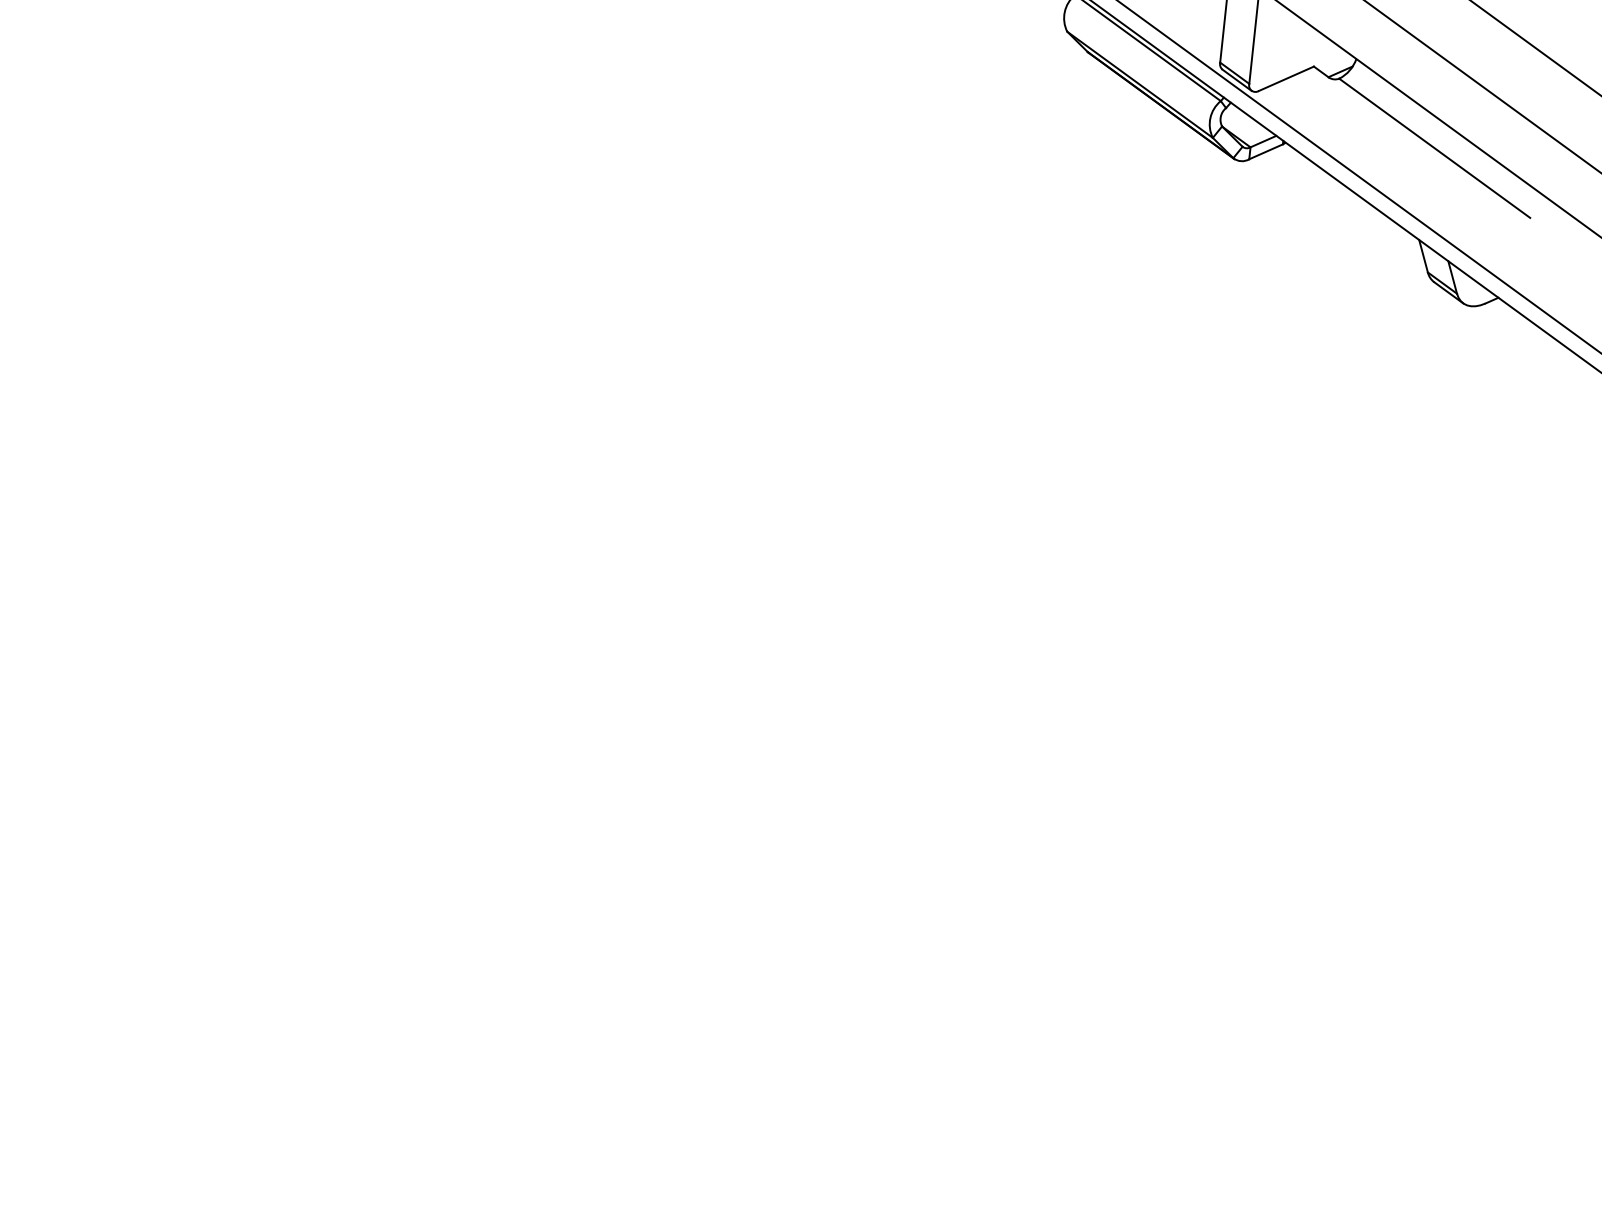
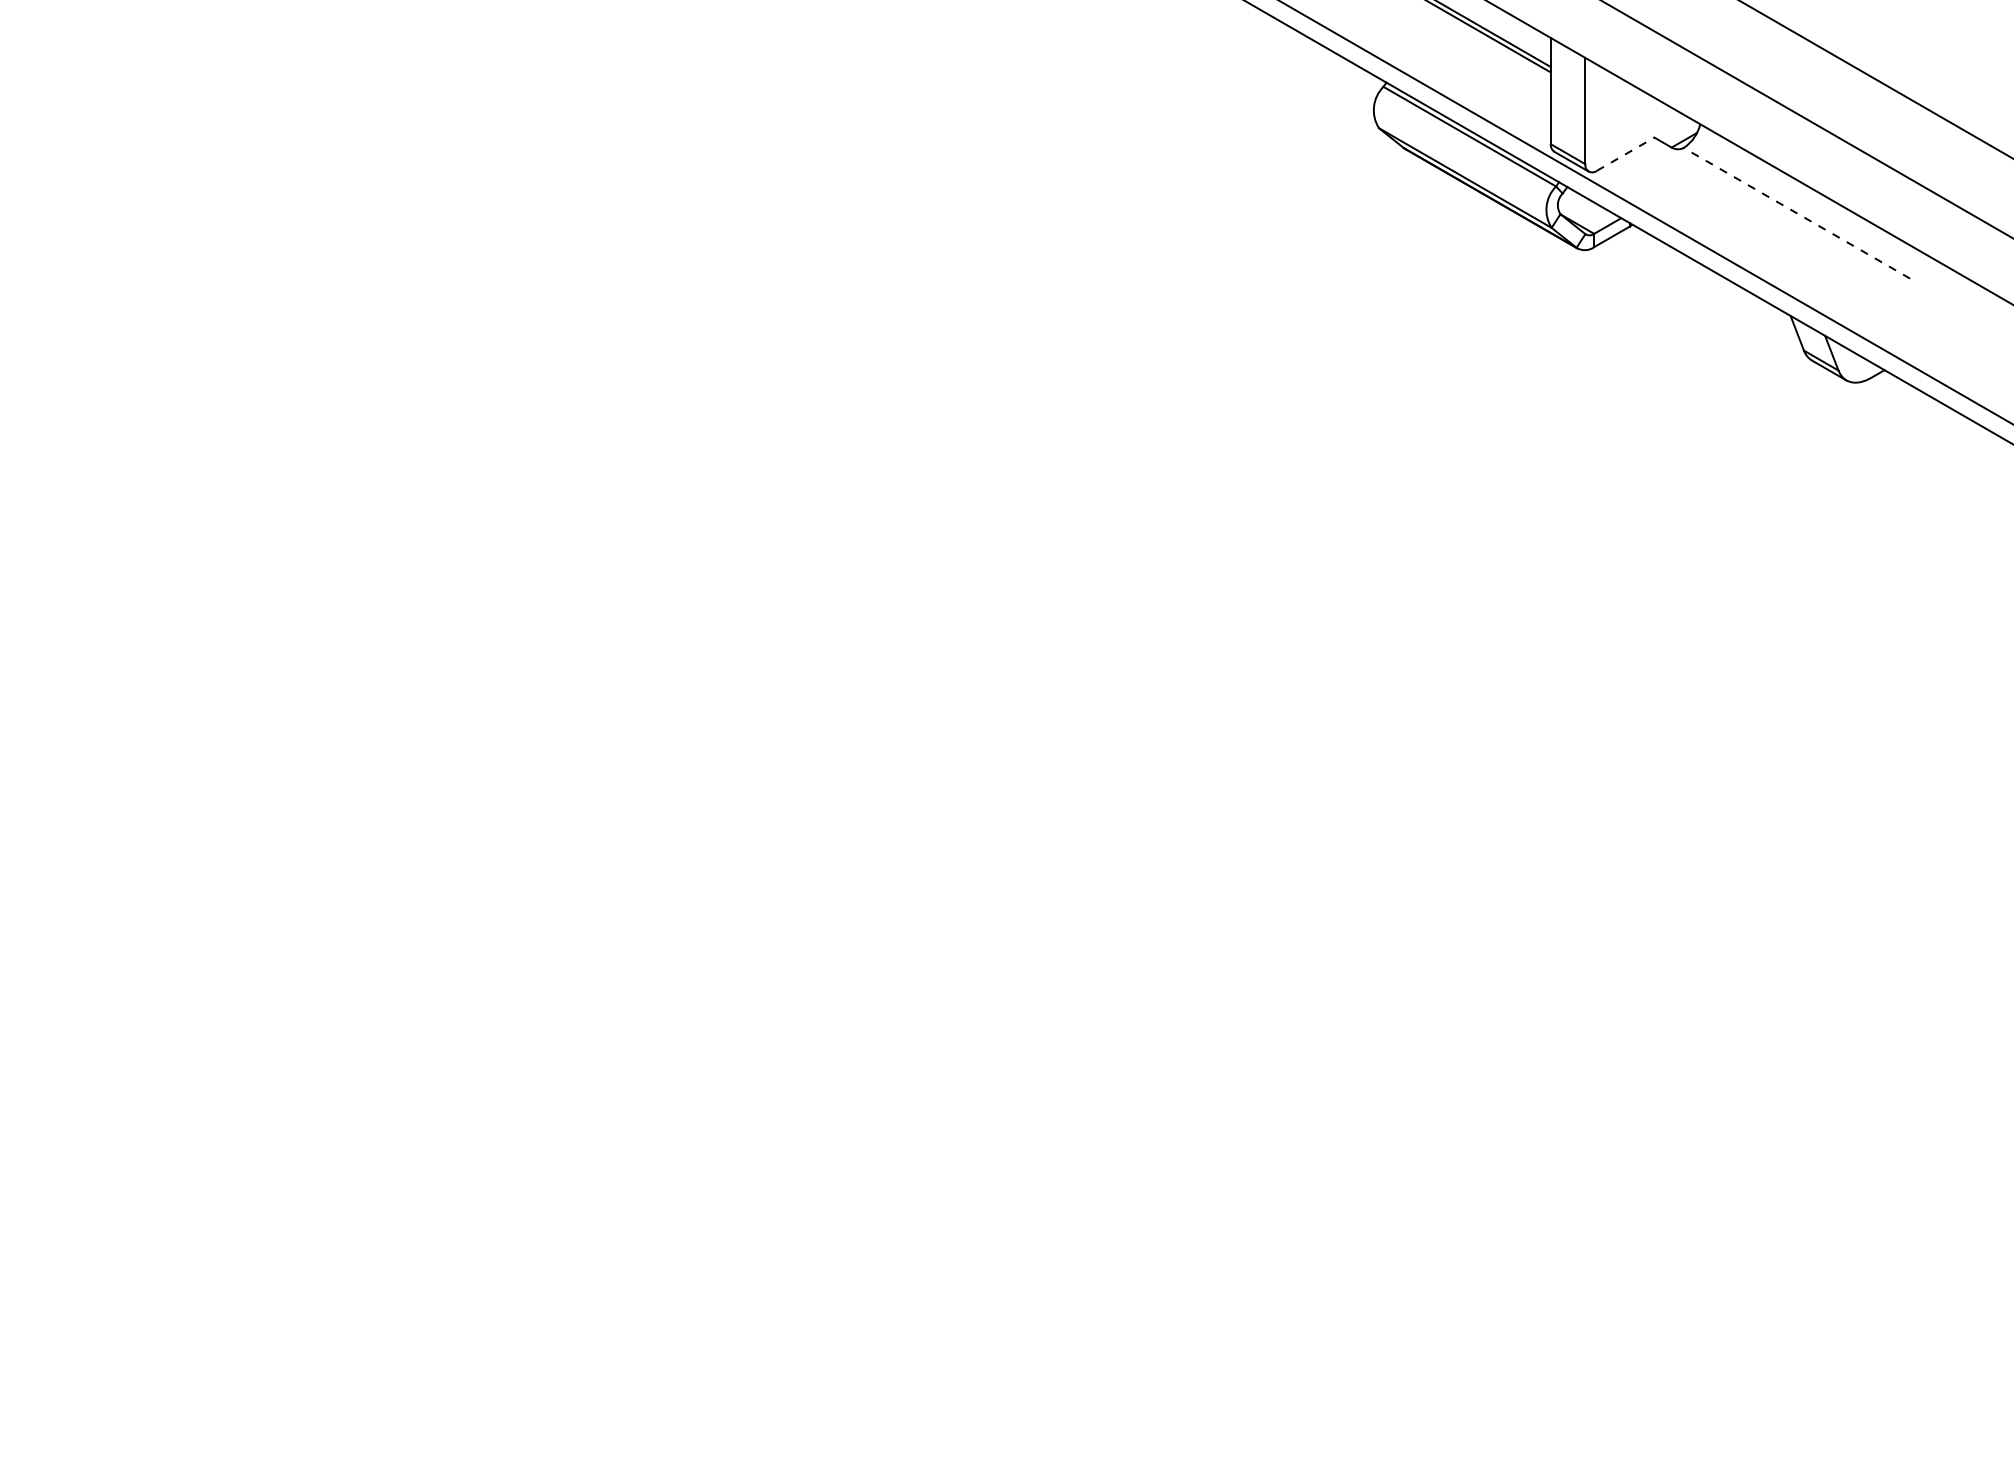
line: (1287, 78) -> (1626, 153), solid -> dashed
line: (1434, 148) -> (1796, 213), solid -> dashed

